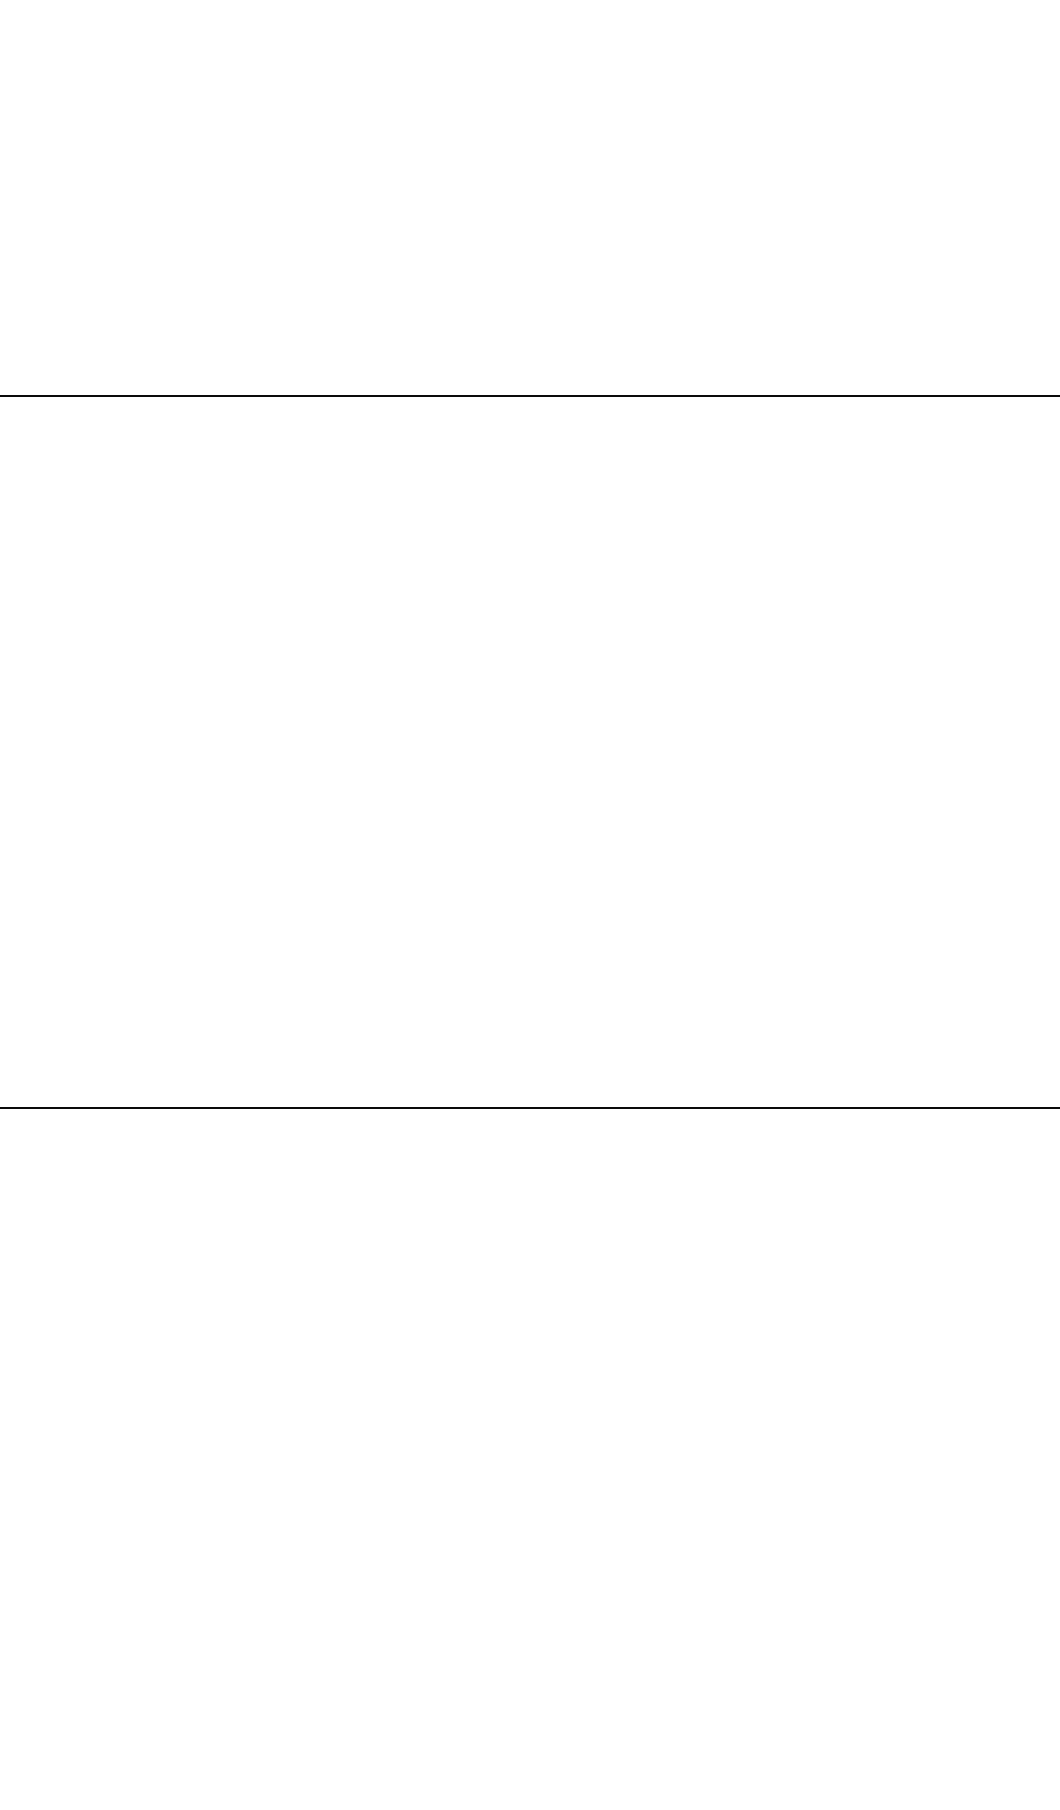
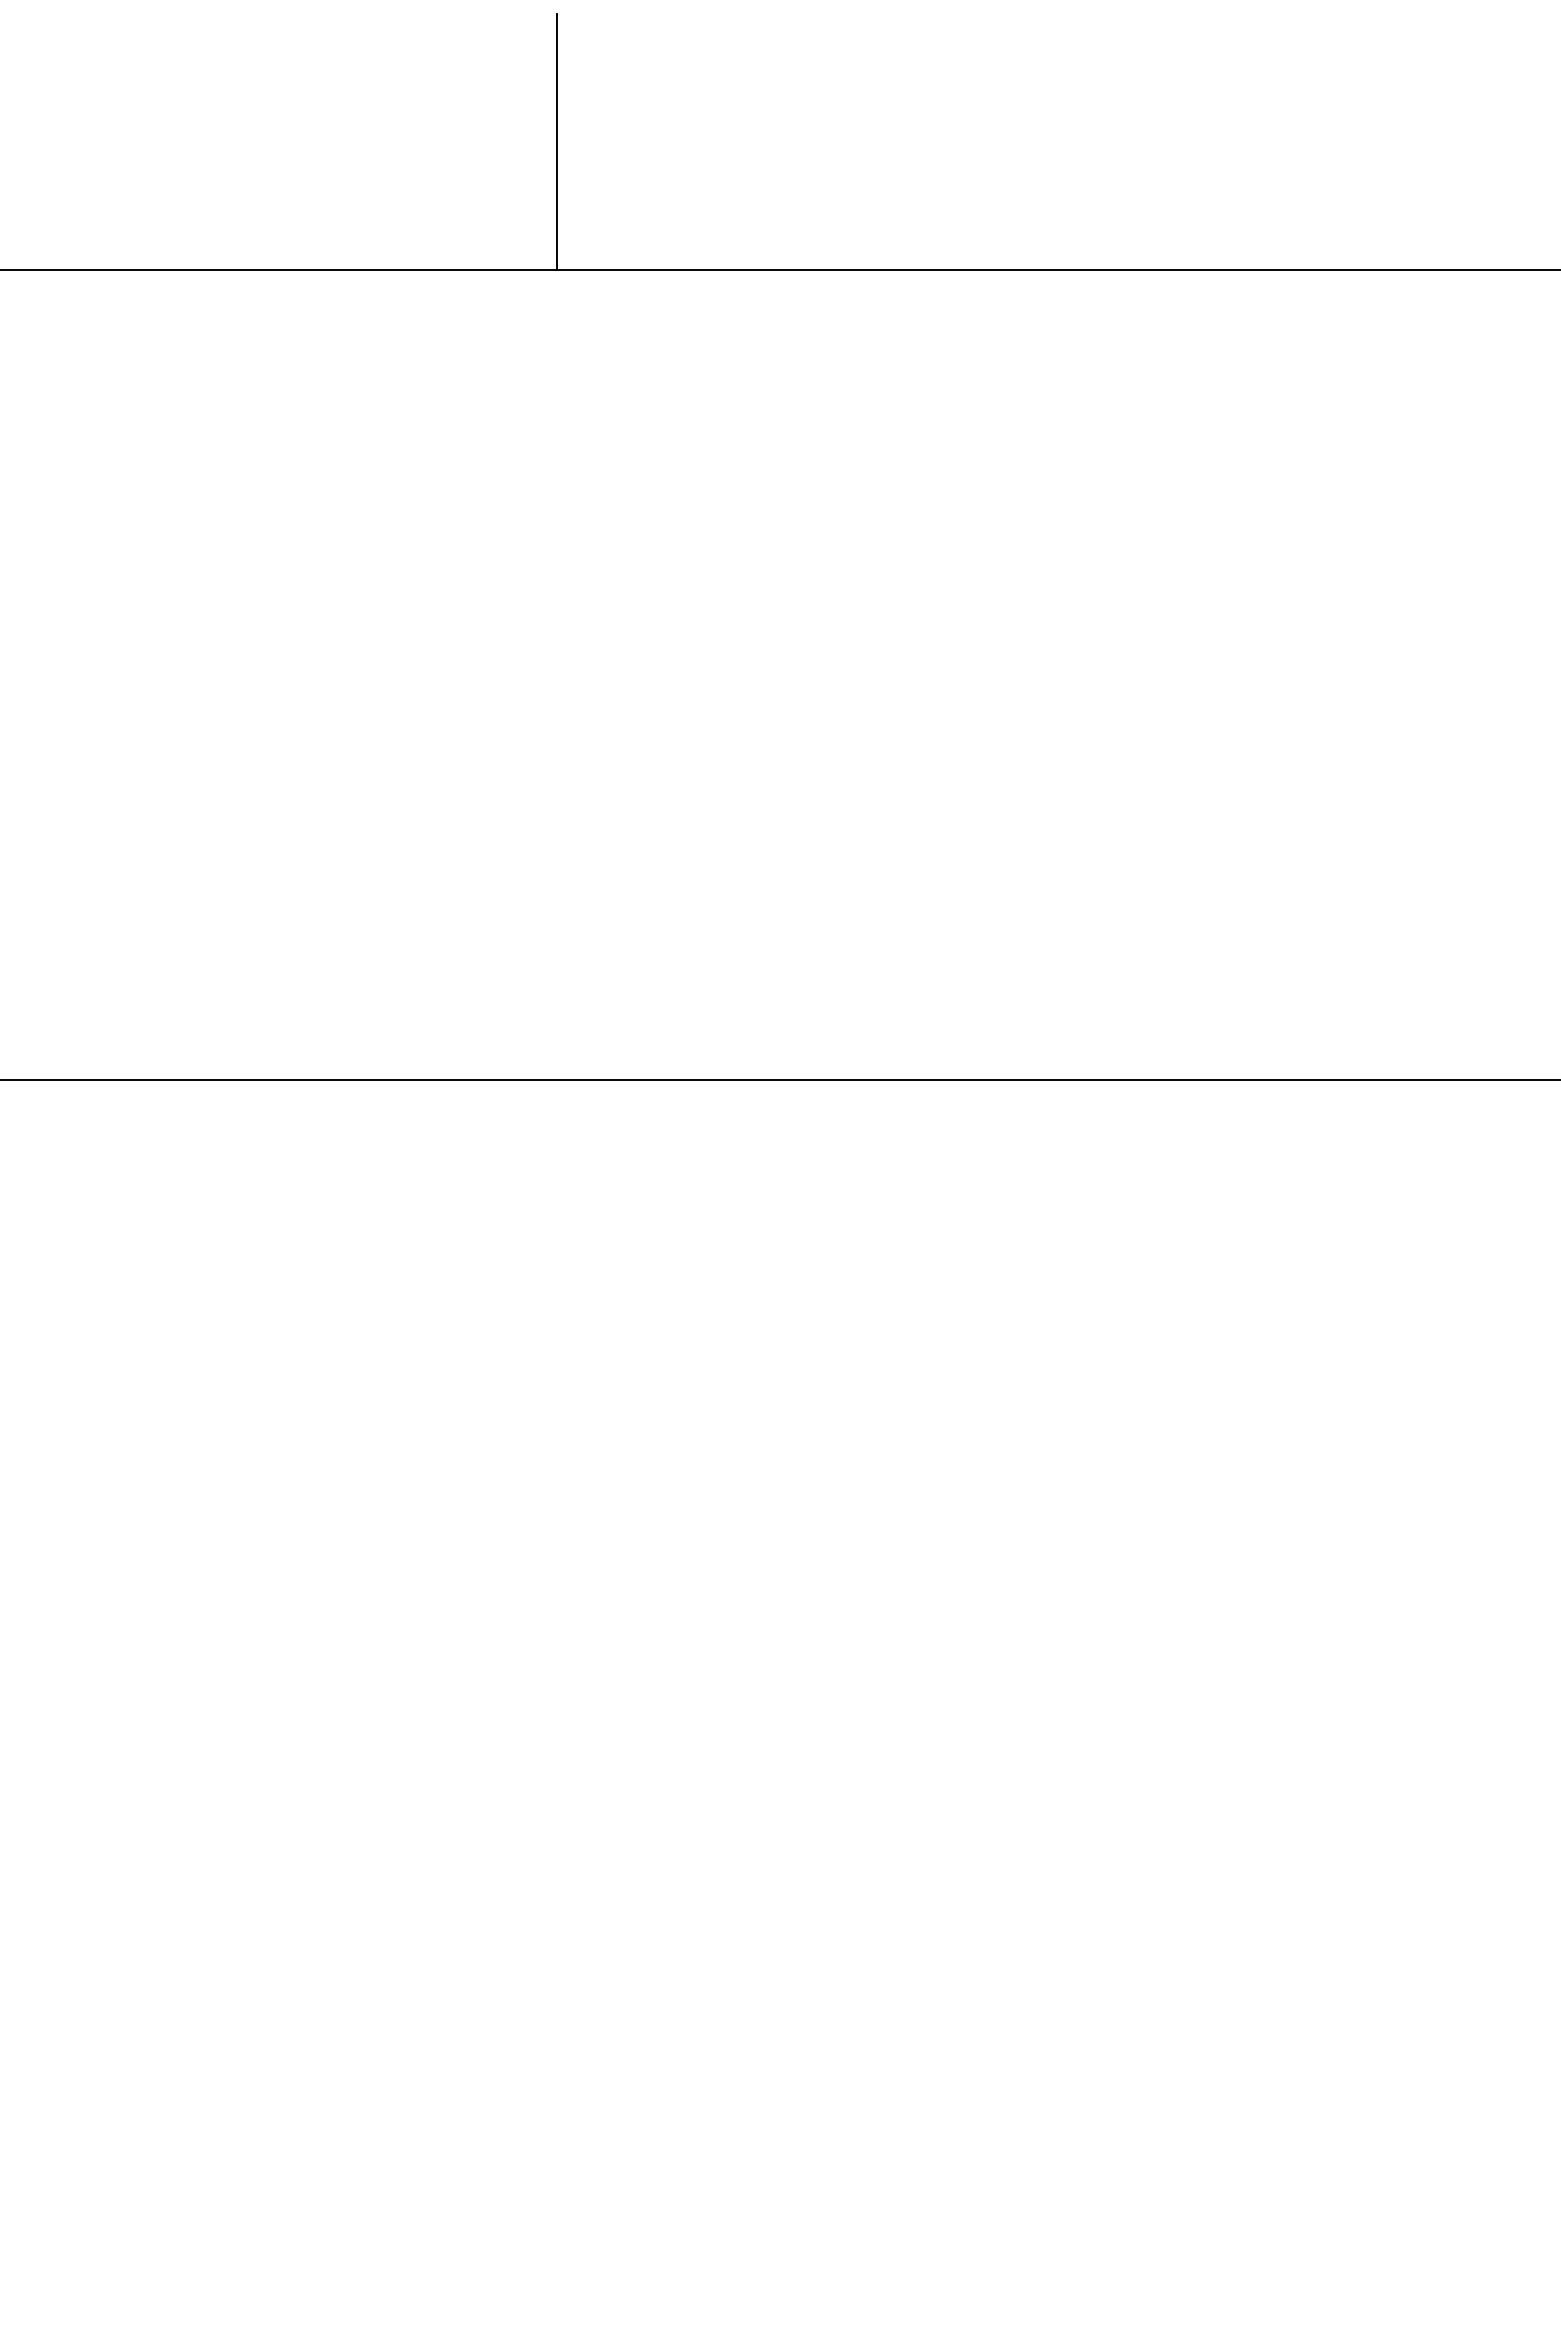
line: (435, 282) -> (556, 141), added

